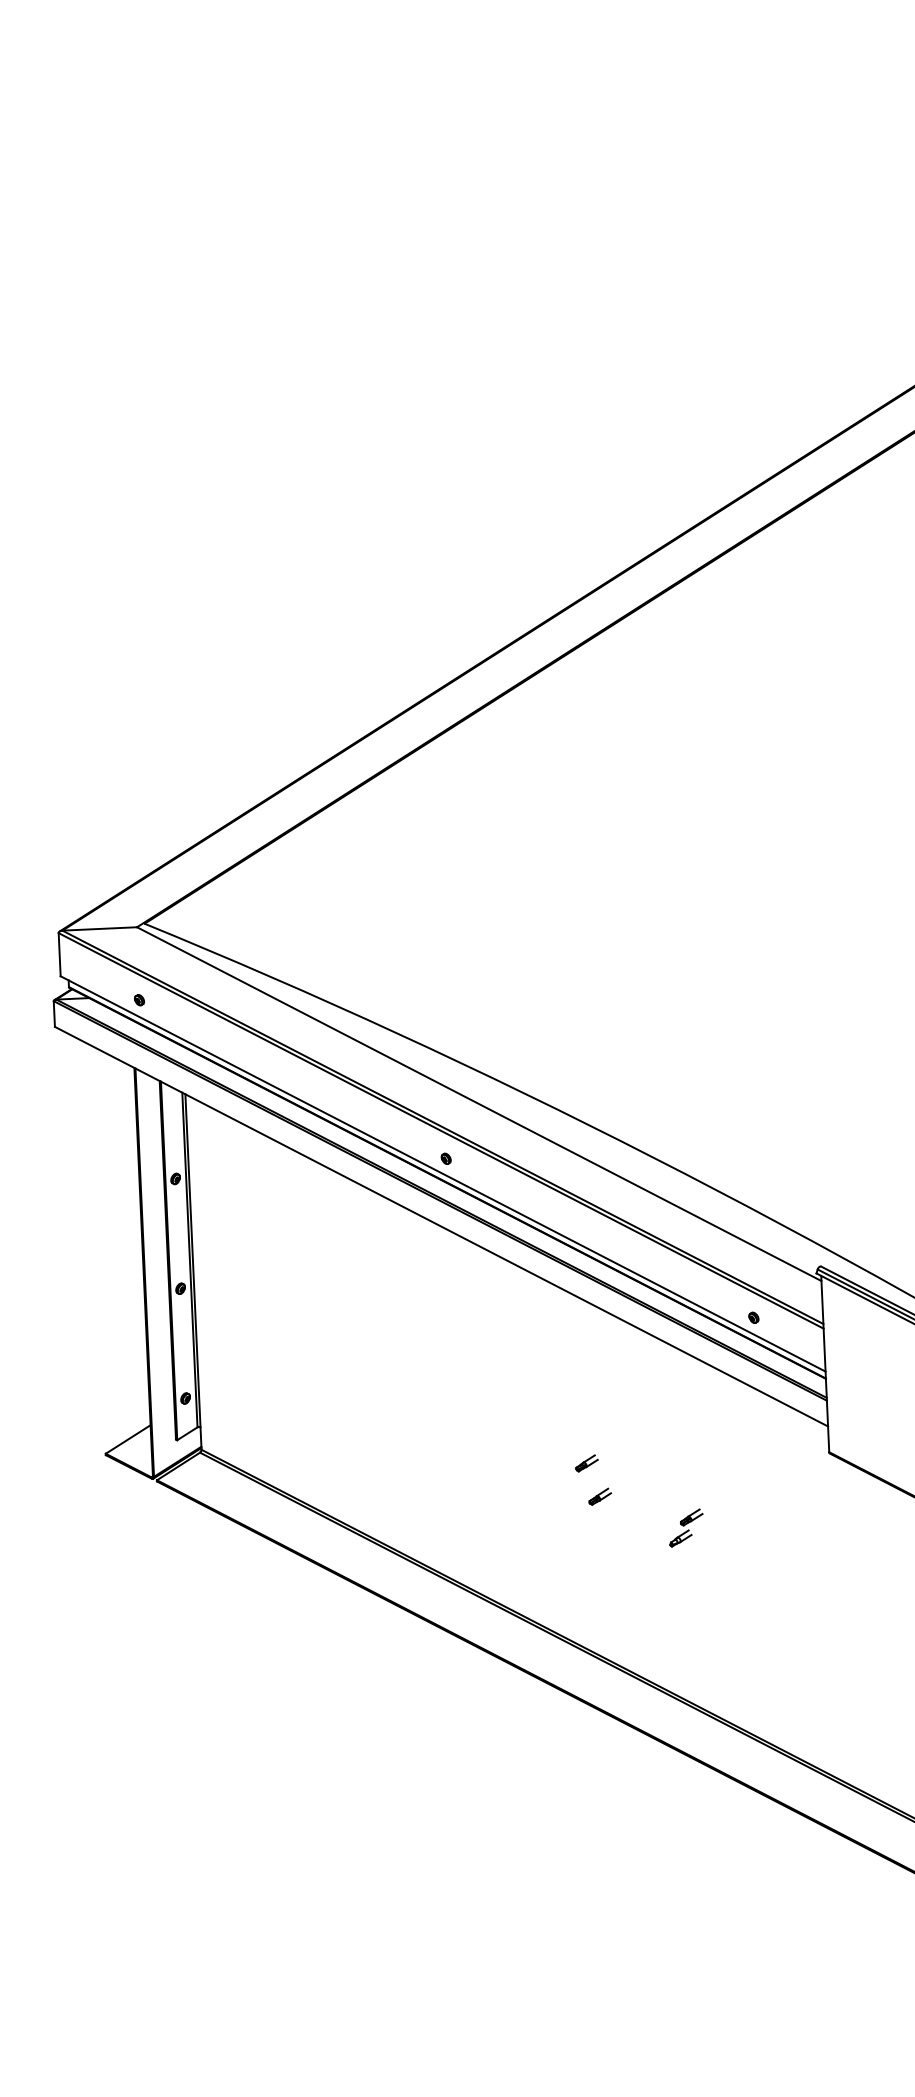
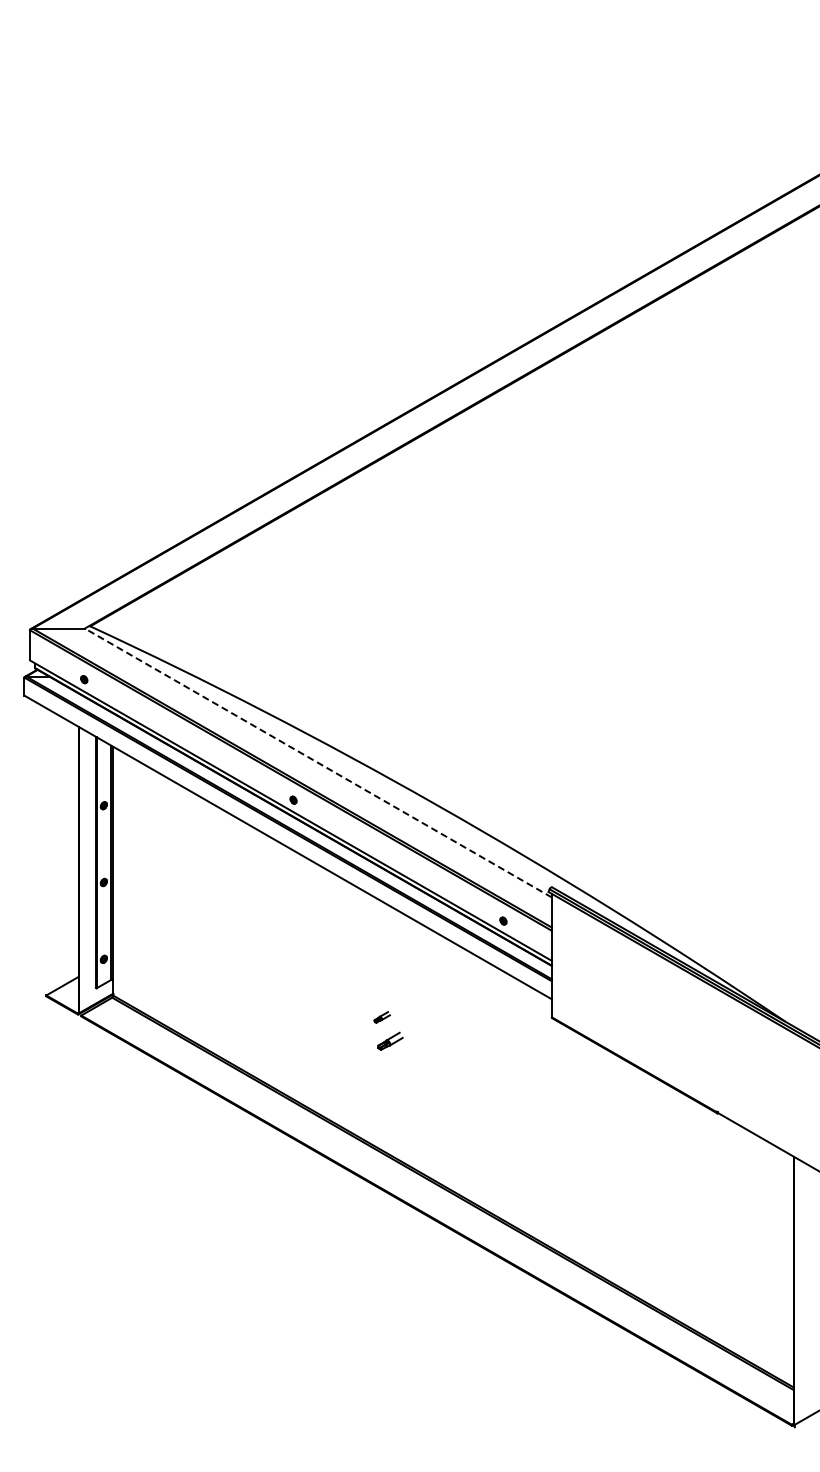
line: (477, 1103) -> (317, 762), solid -> dashed
part: (600, 1495) -> (390, 1040), size x1.6
part: (686, 1527) -> (449, 1065), removed

